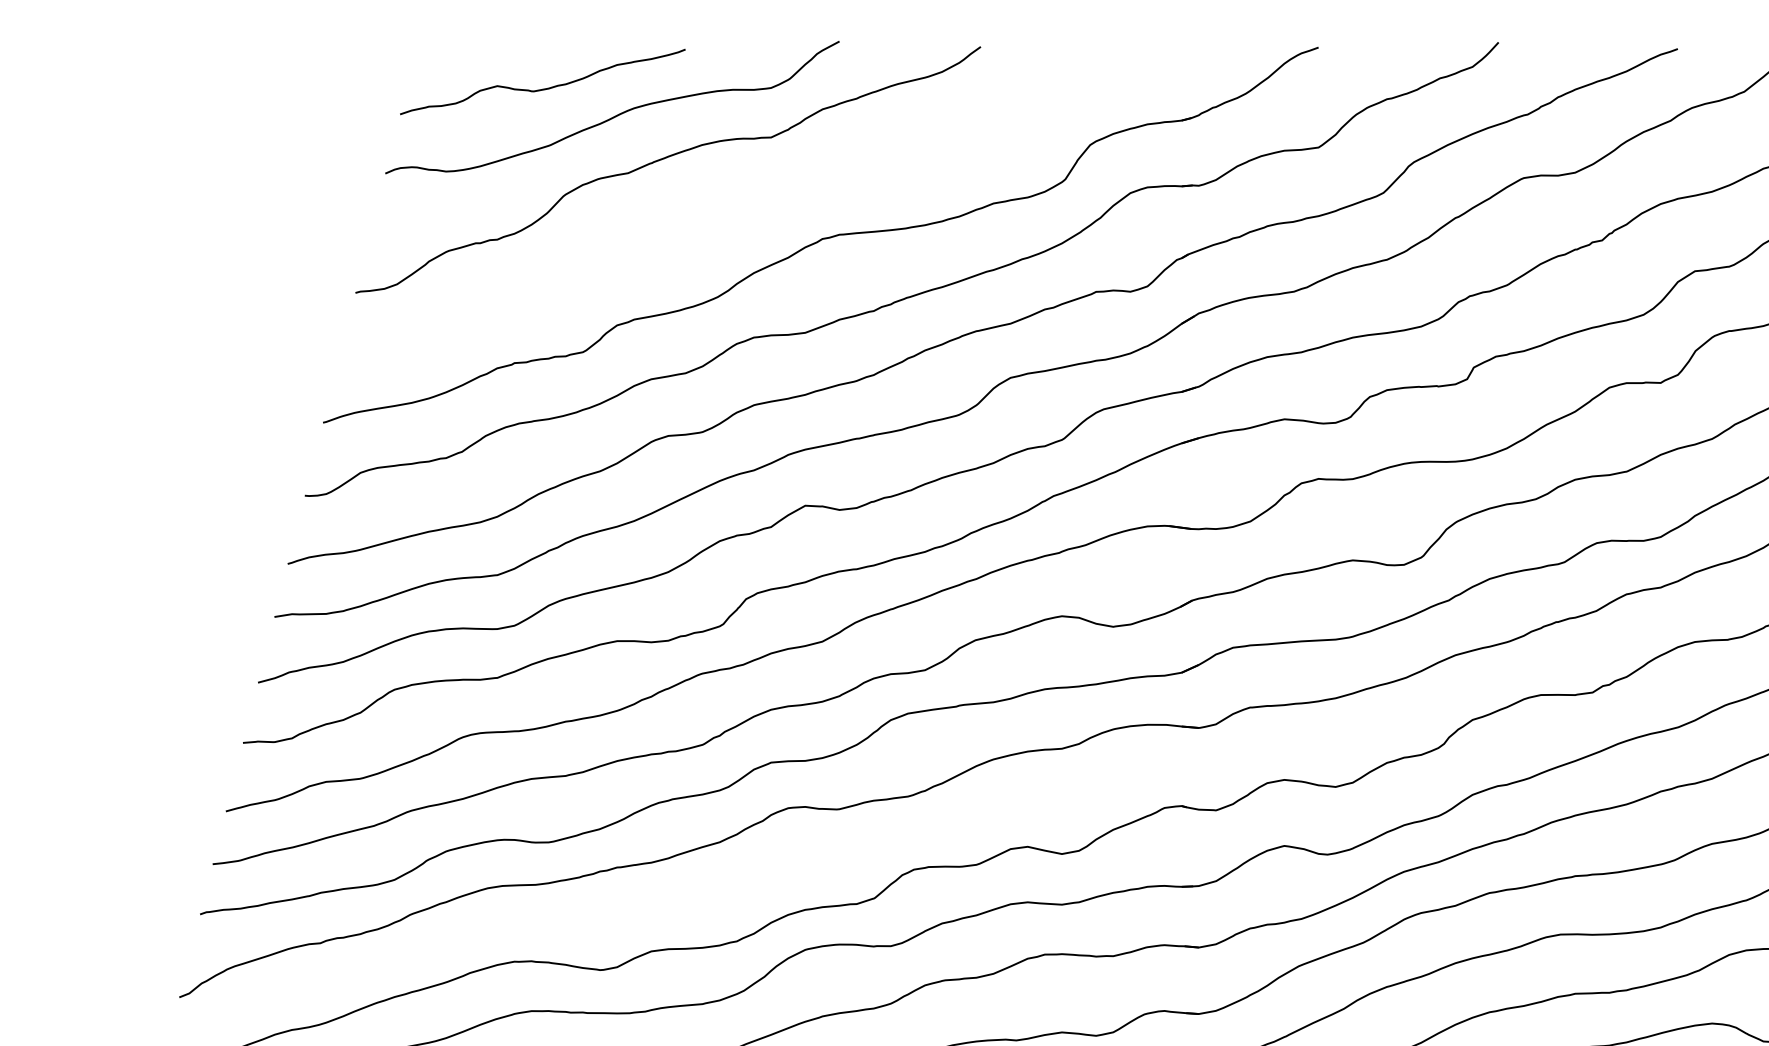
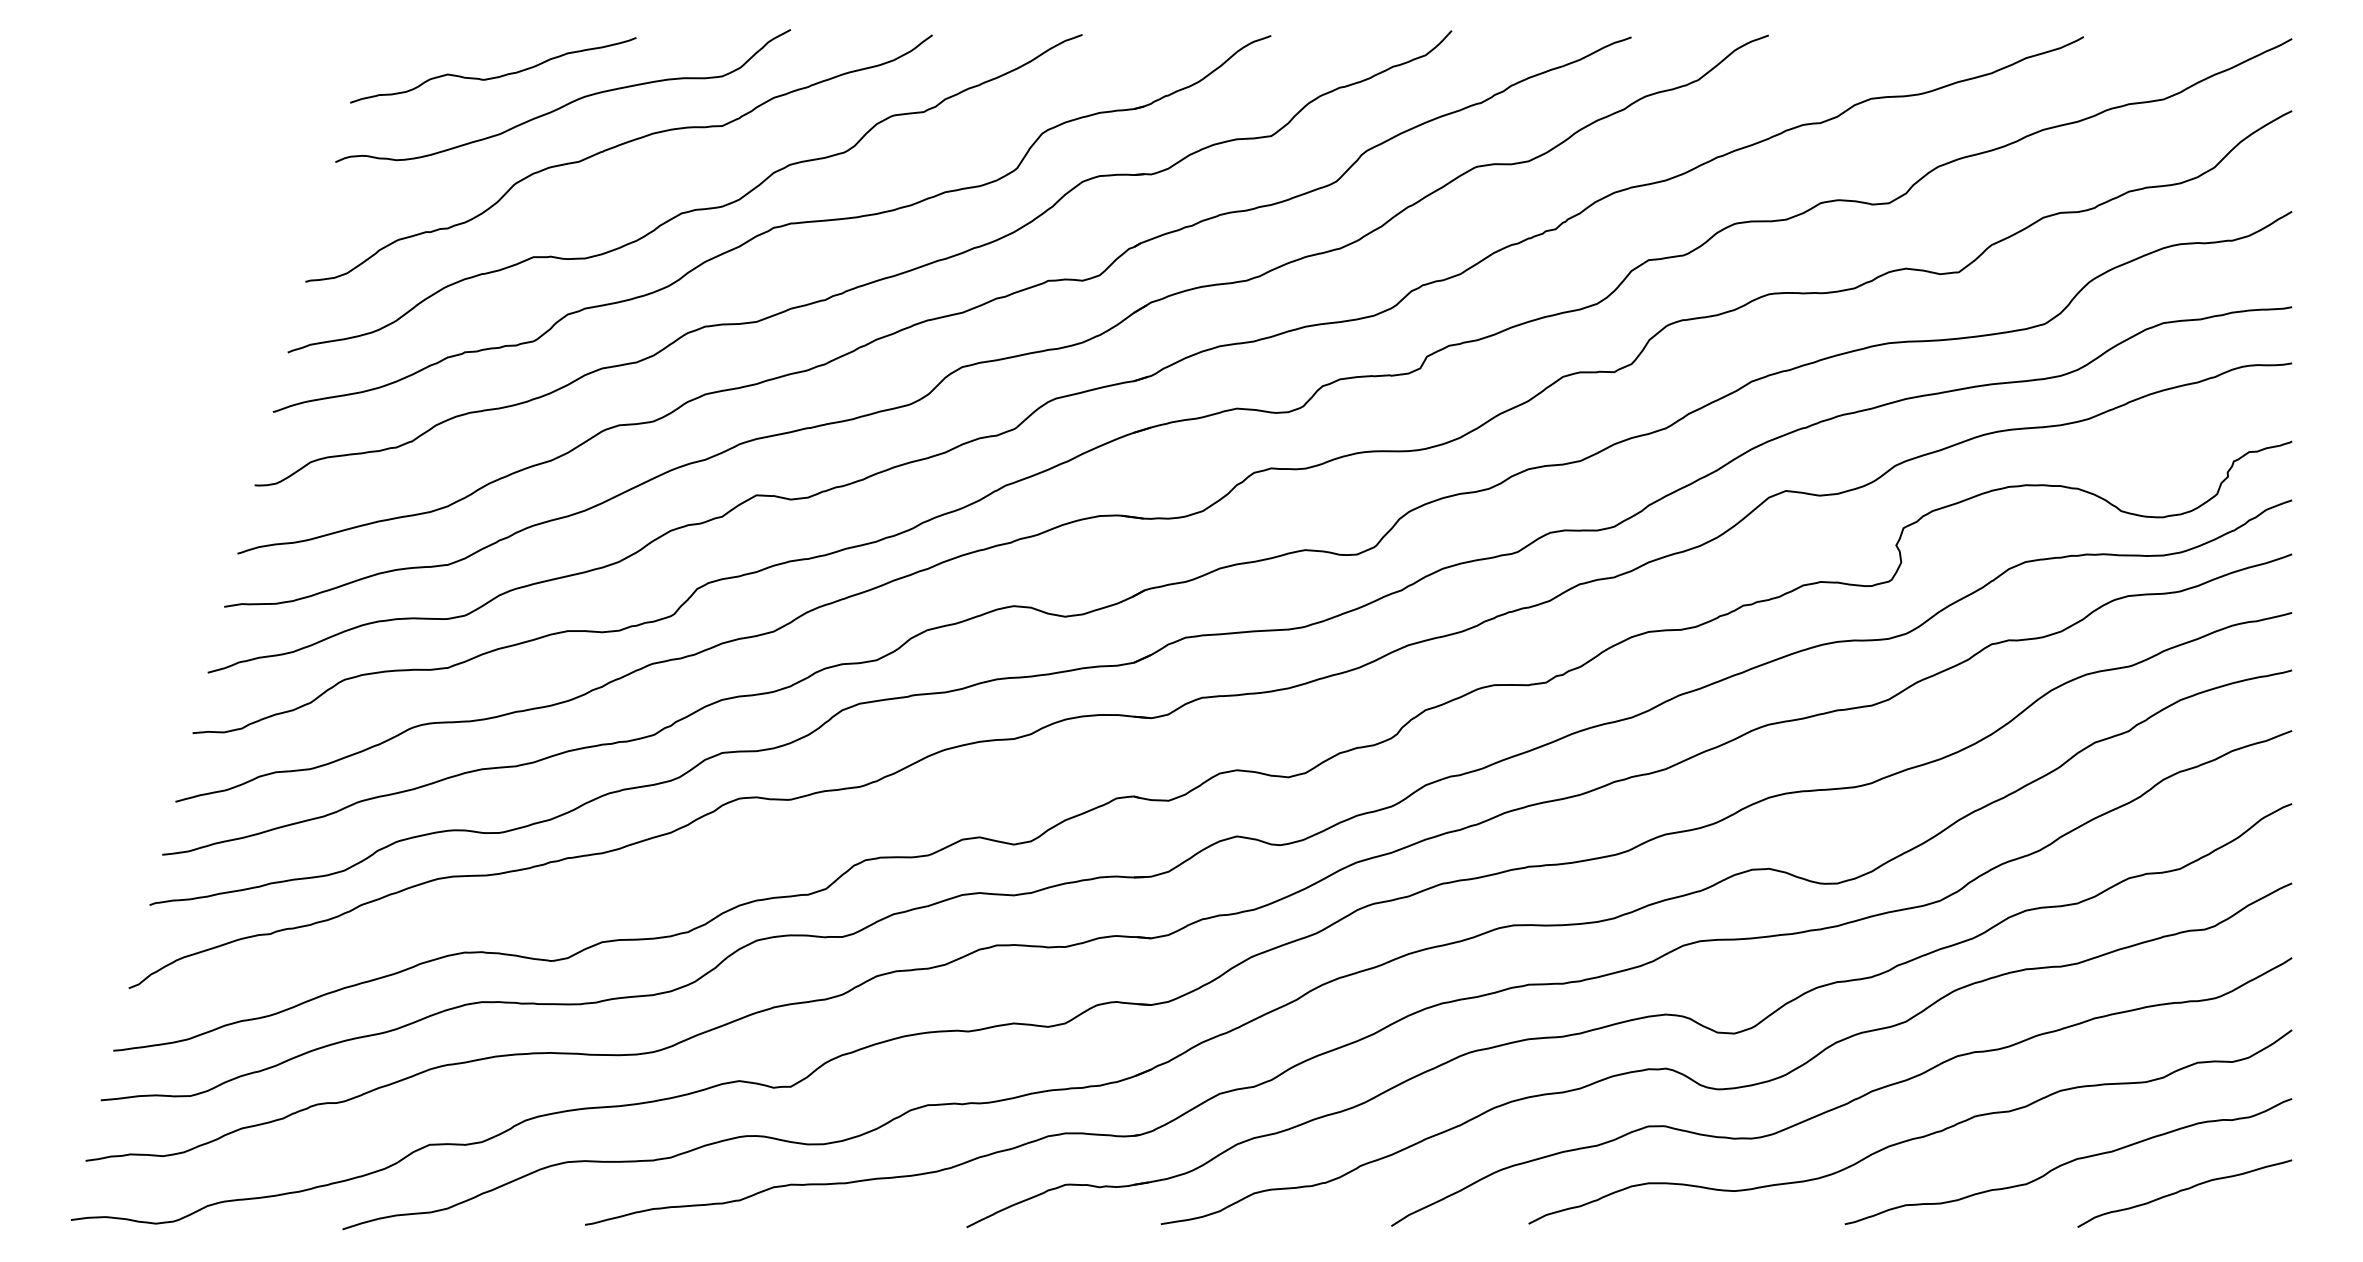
curve: (737, 221) -> (688, 210), added

